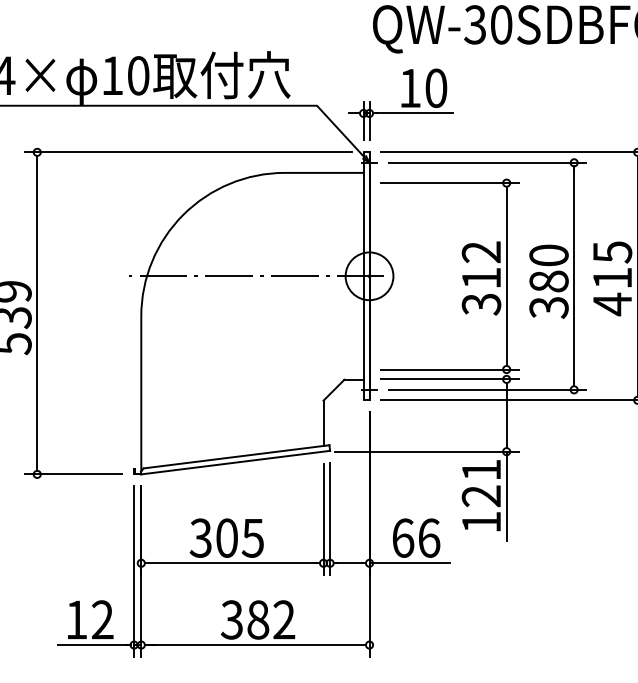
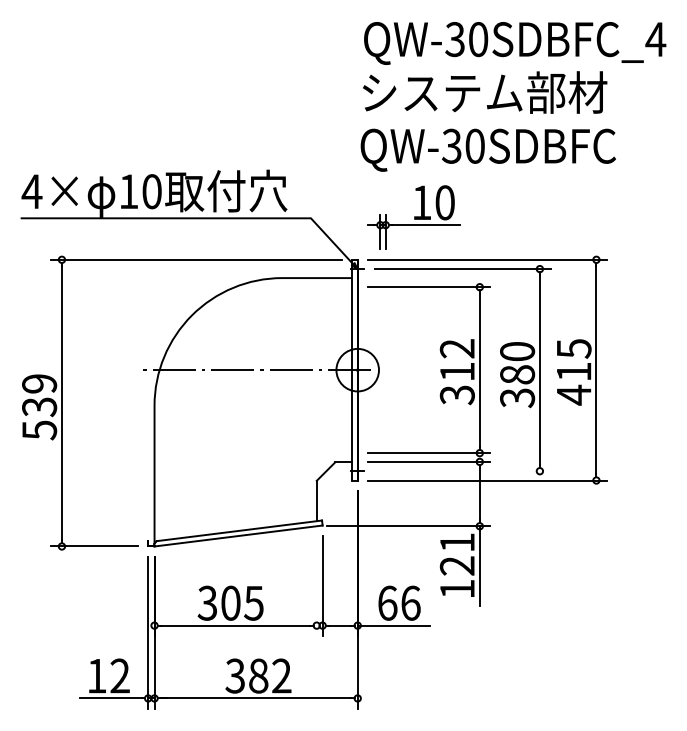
part: (400, 104) -> (413, 217), moved
line: (487, 390) -> (462, 471), removed
line: (323, 519) -> (316, 586), removed

